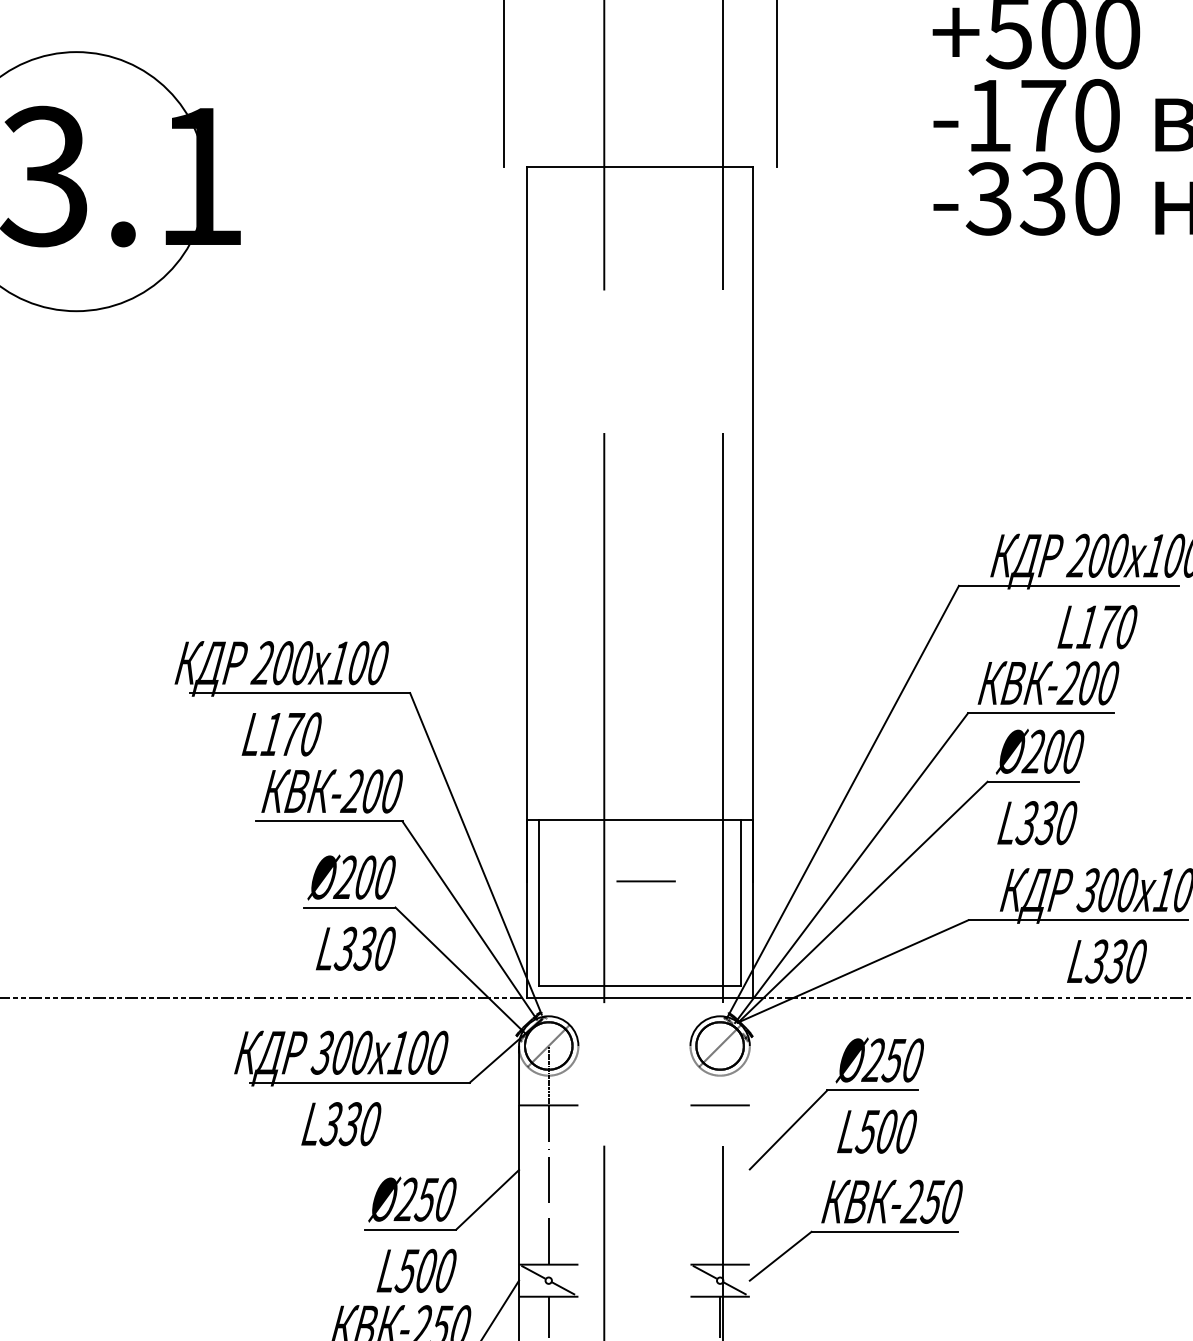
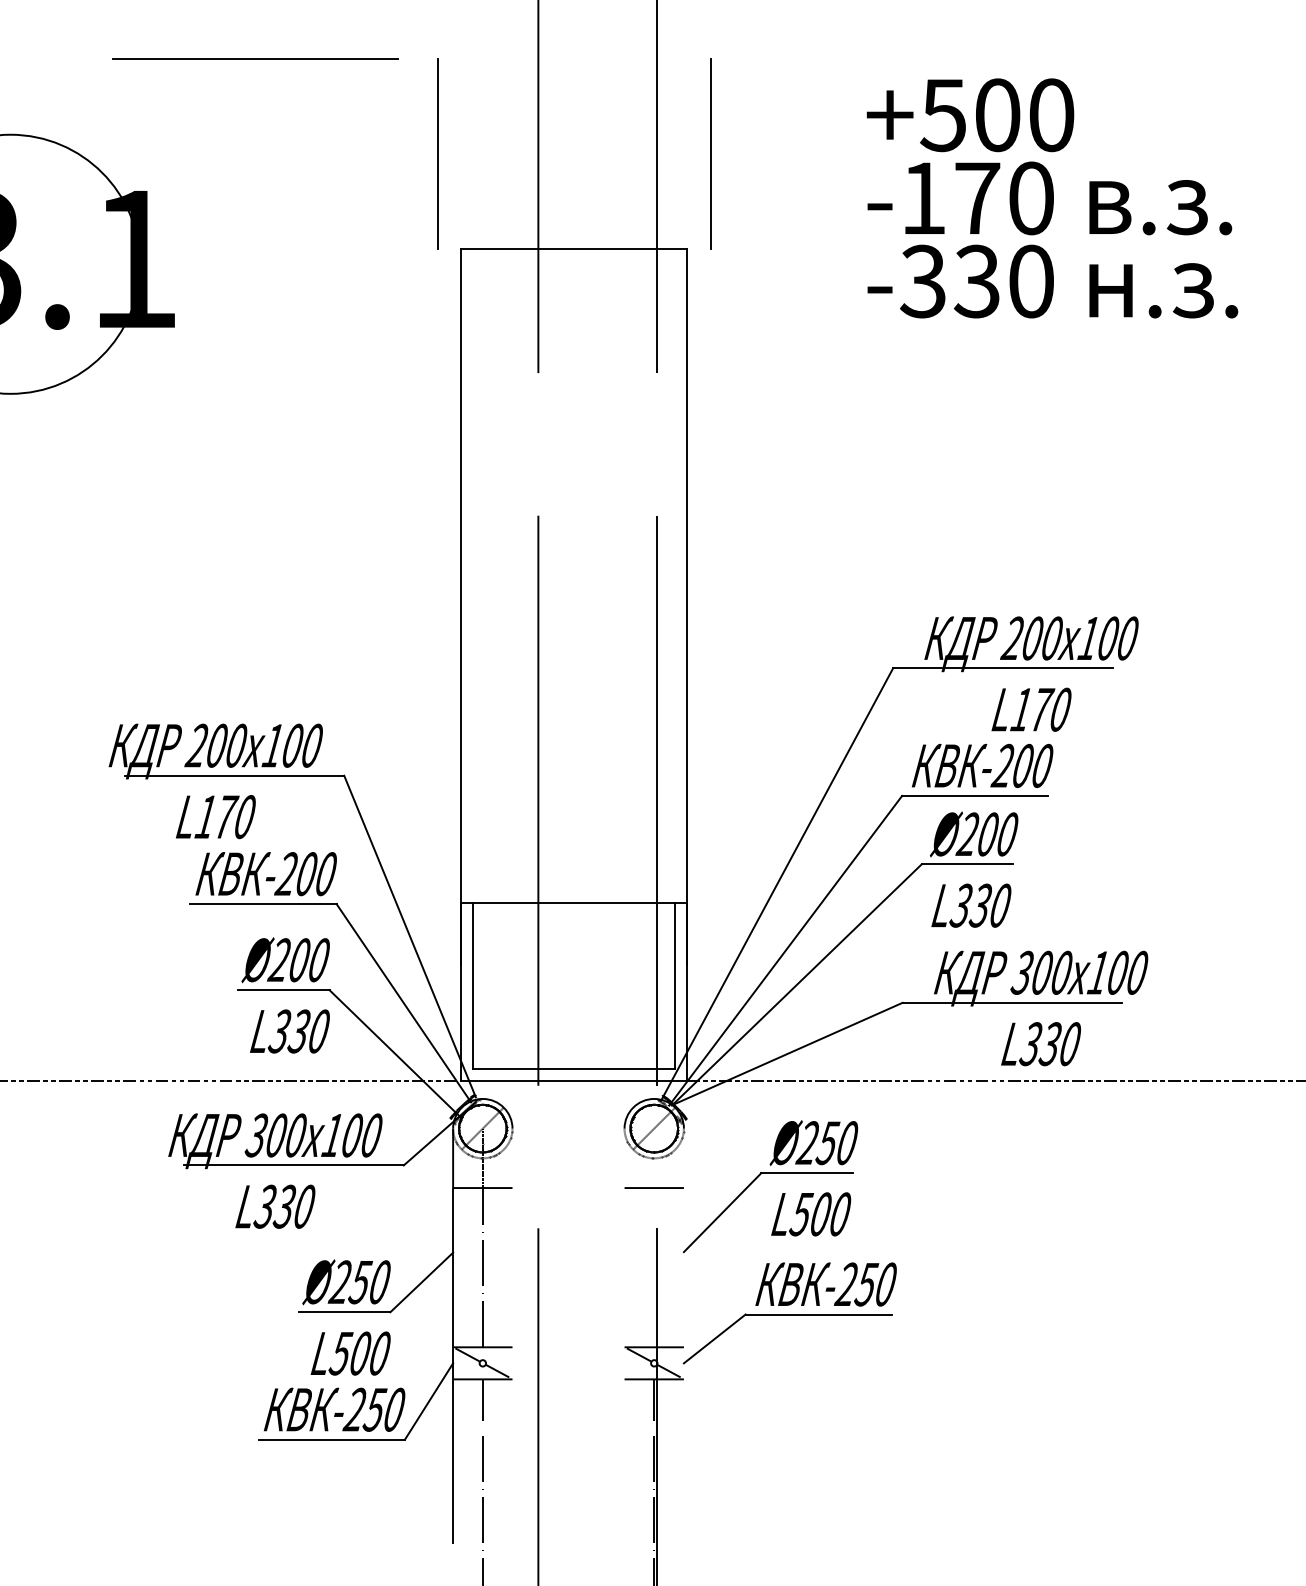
line: (645, 880) -> (579, 963), removed

